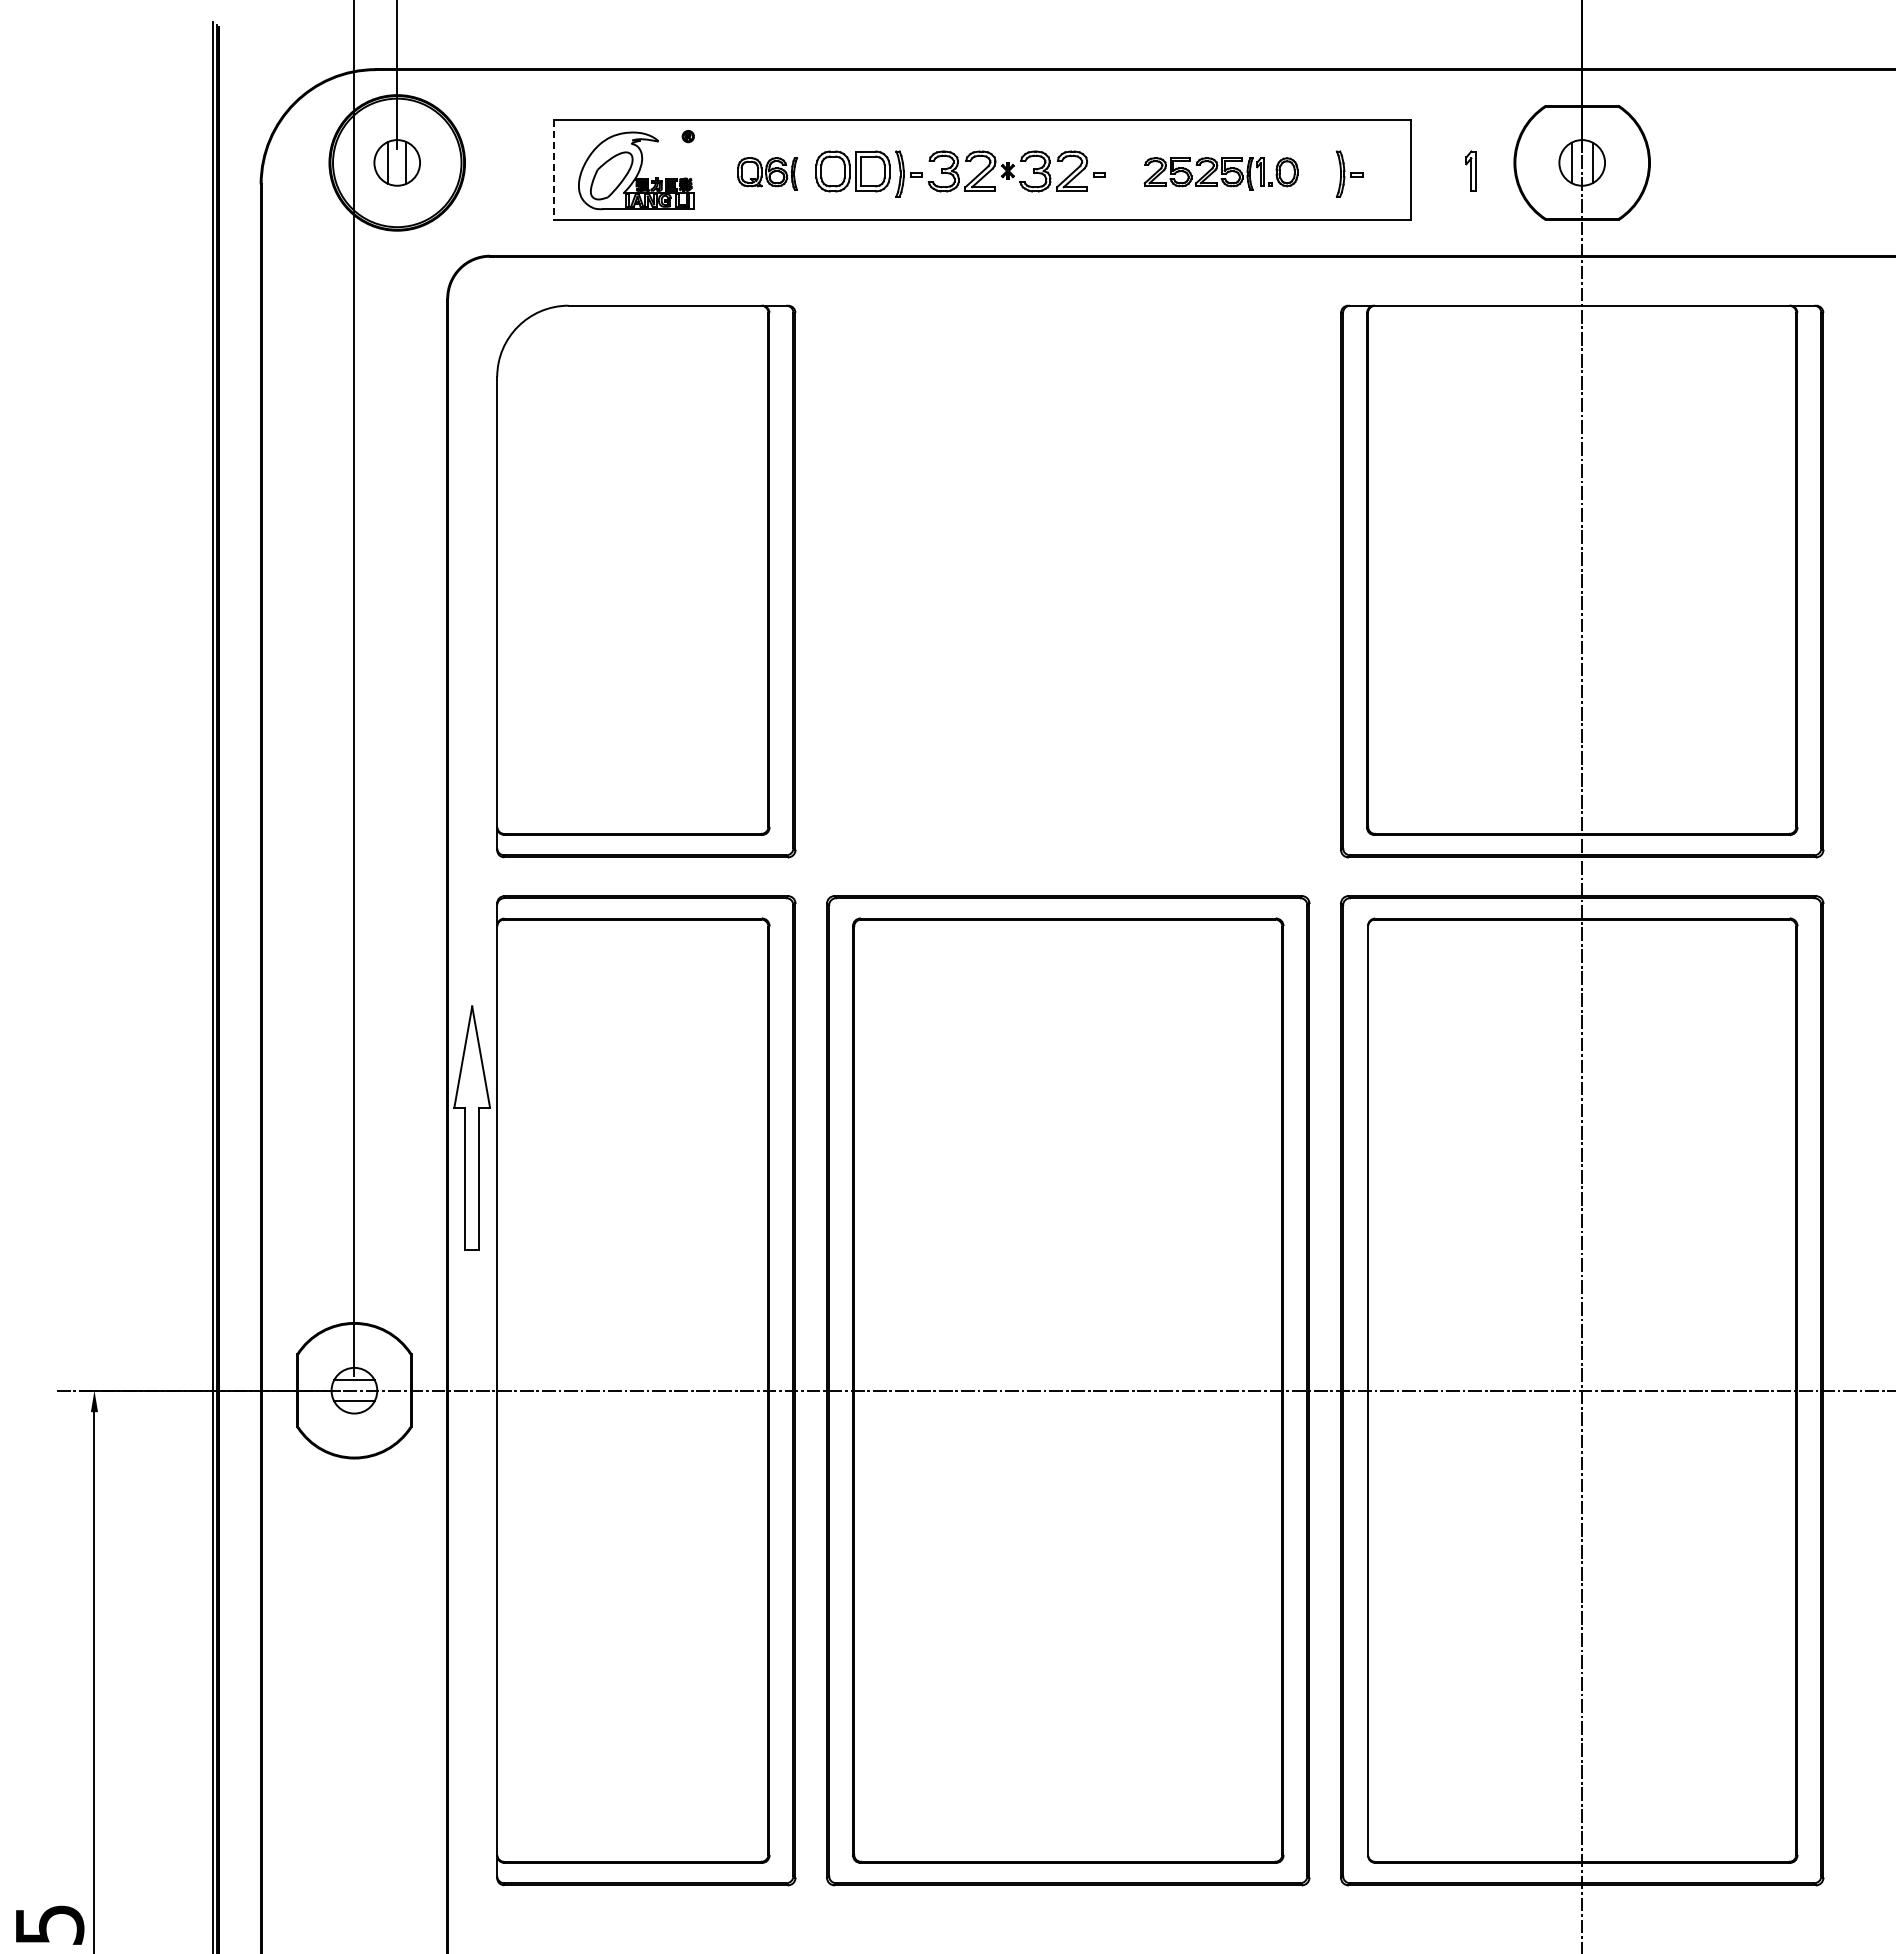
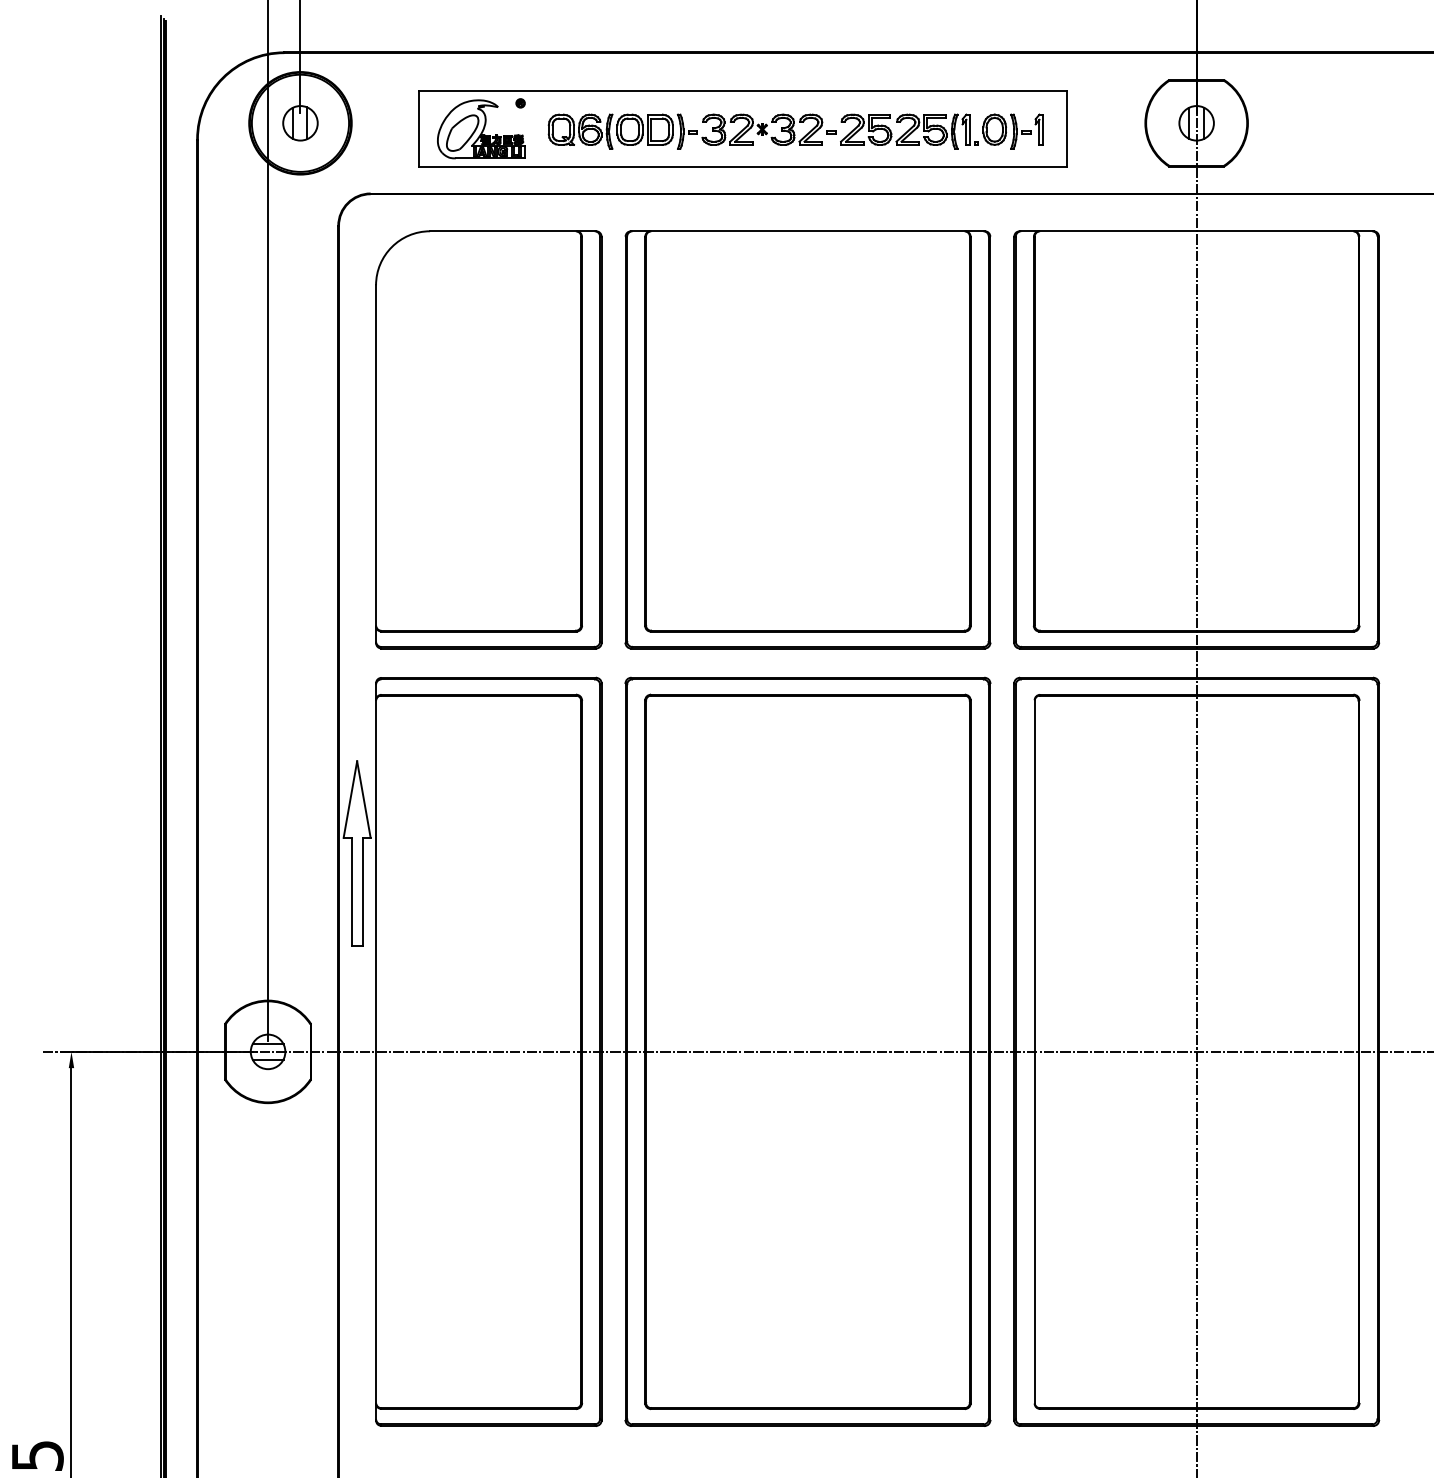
line: (554, 170) -> (419, 129), dashed -> solid
part: (1470, 170) -> (1038, 129), moved
part: (767, 173) -> (580, 131), size x1.43
part: (1221, 173) -> (923, 131), size x1.43
part: (1068, 581) -> (808, 439), added

